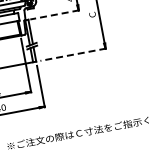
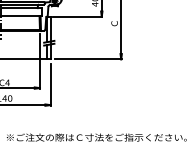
line: (54, 14) -> (77, 16), dashed -> solid
line: (72, 55) -> (87, 59), dashed -> solid

